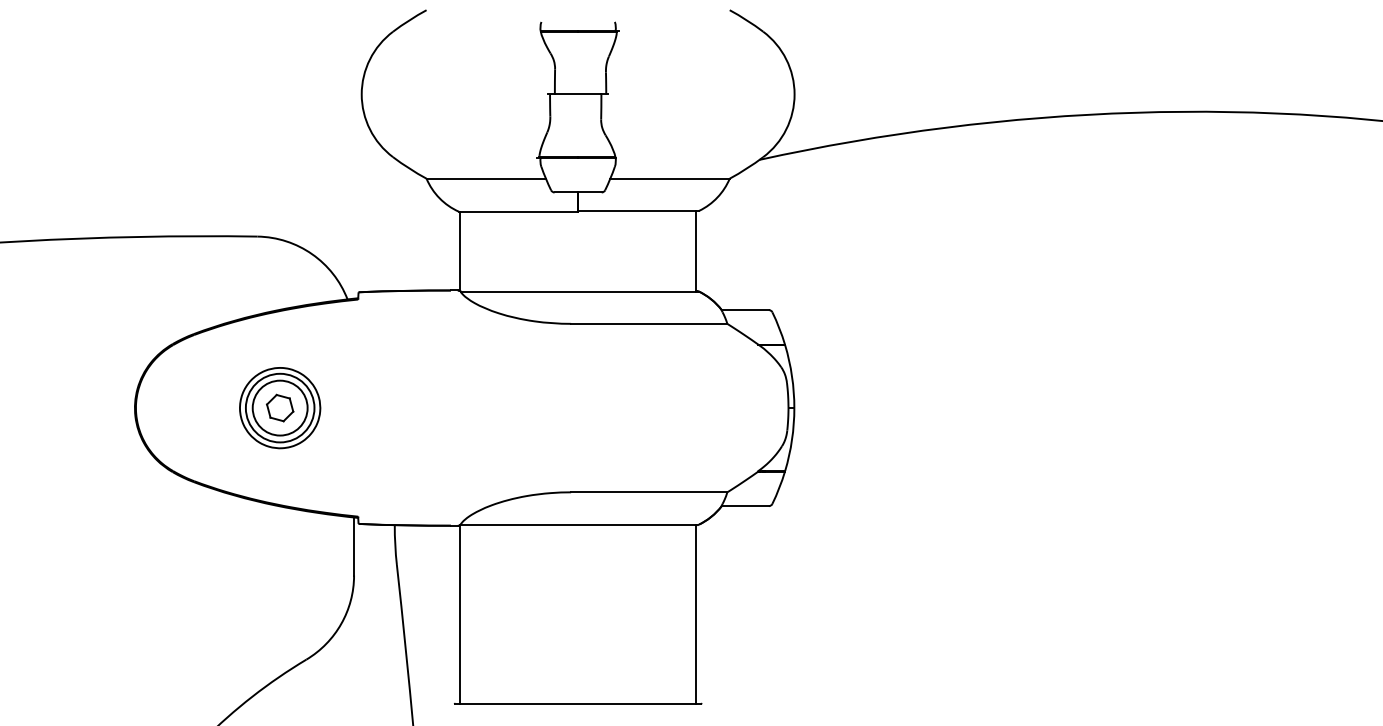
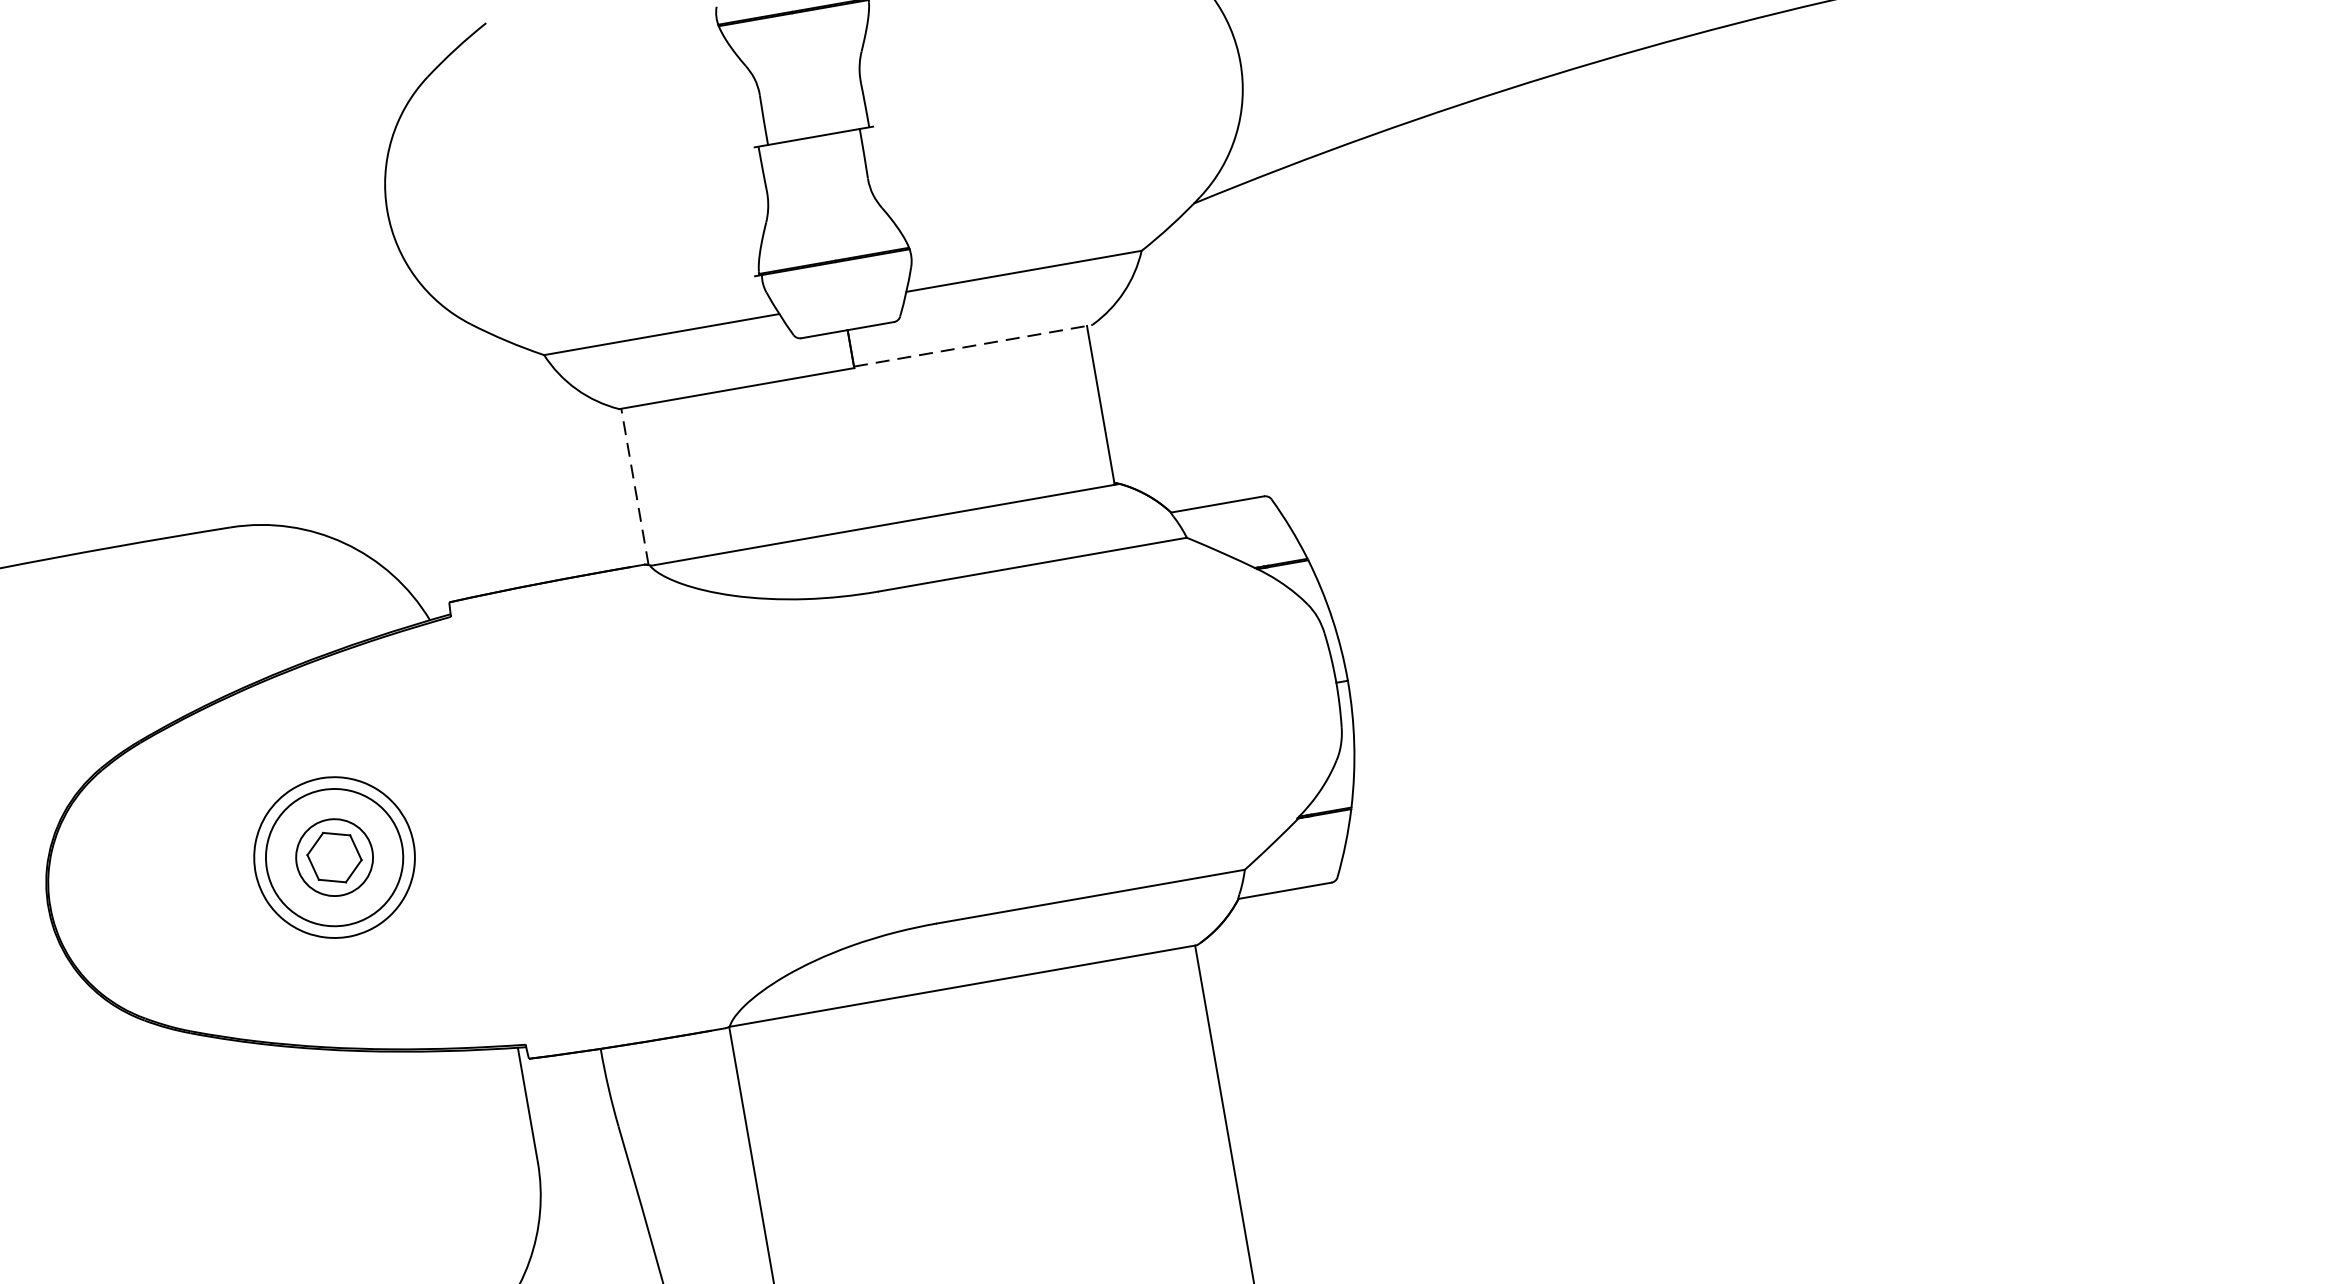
line: (638, 210) -> (972, 344), solid -> dashed
line: (459, 251) -> (634, 487), solid -> dashed
circle: (279, 407) -> (333, 856), size x0.7

